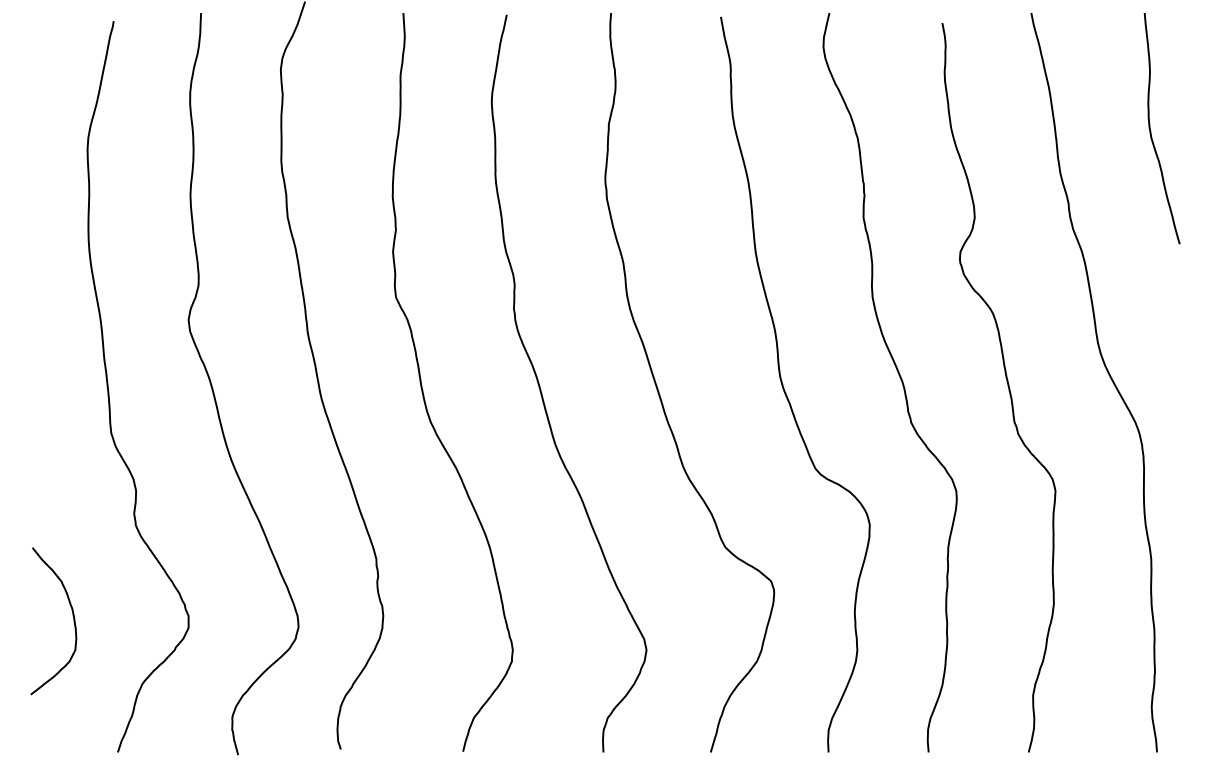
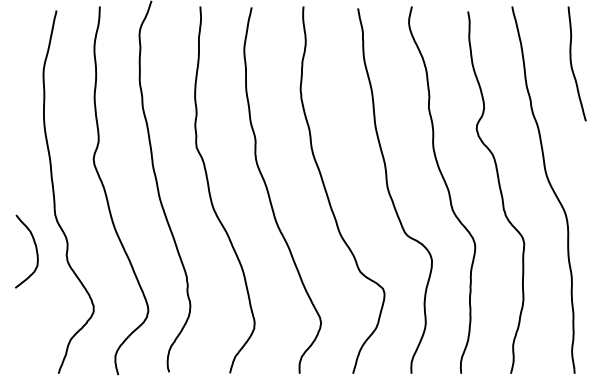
curve: (71, 617) -> (35, 249), moved

